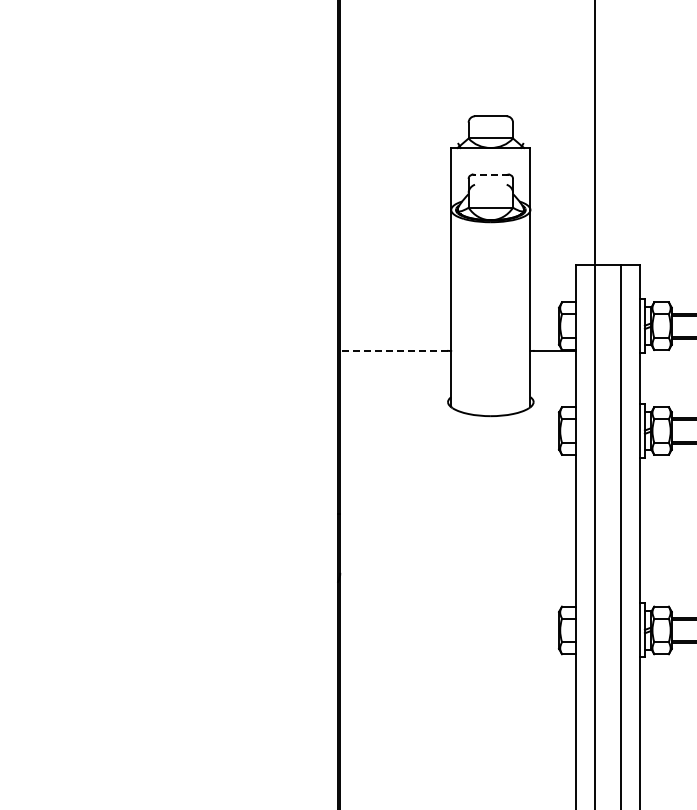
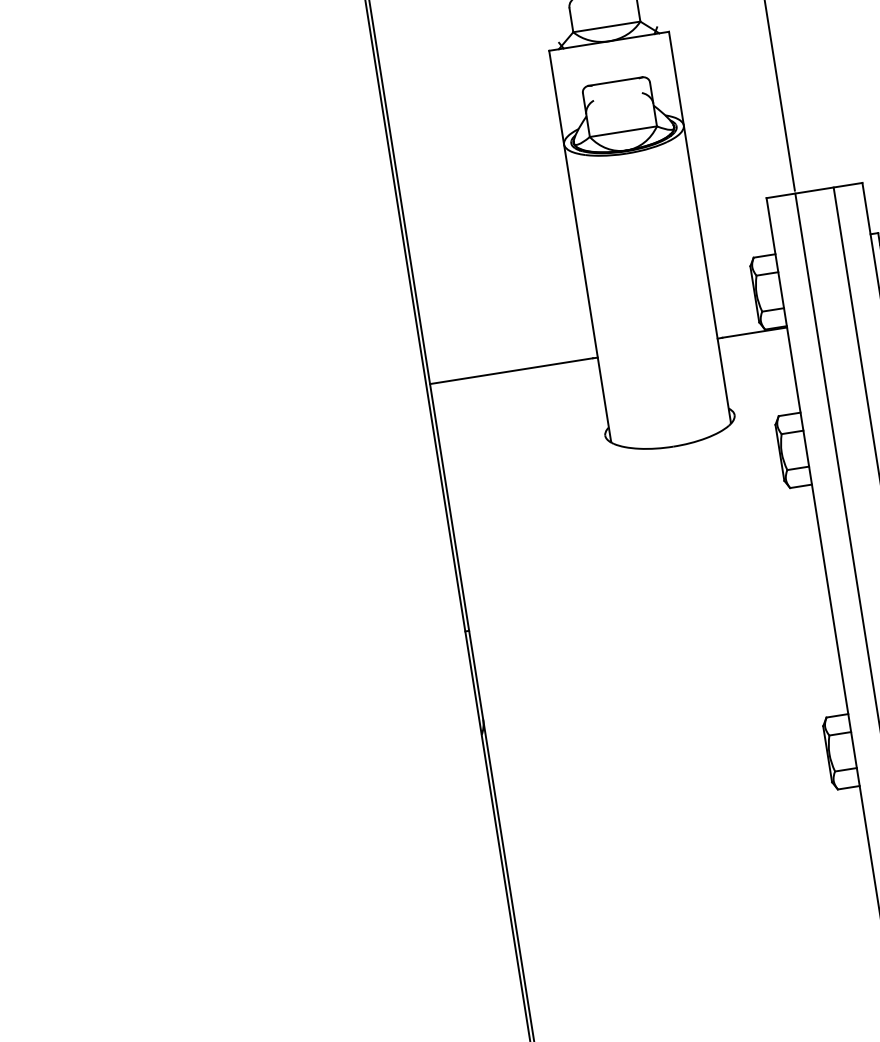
line: (490, 174) -> (614, 81), dashed -> solid
line: (394, 350) -> (511, 370), dashed -> solid

